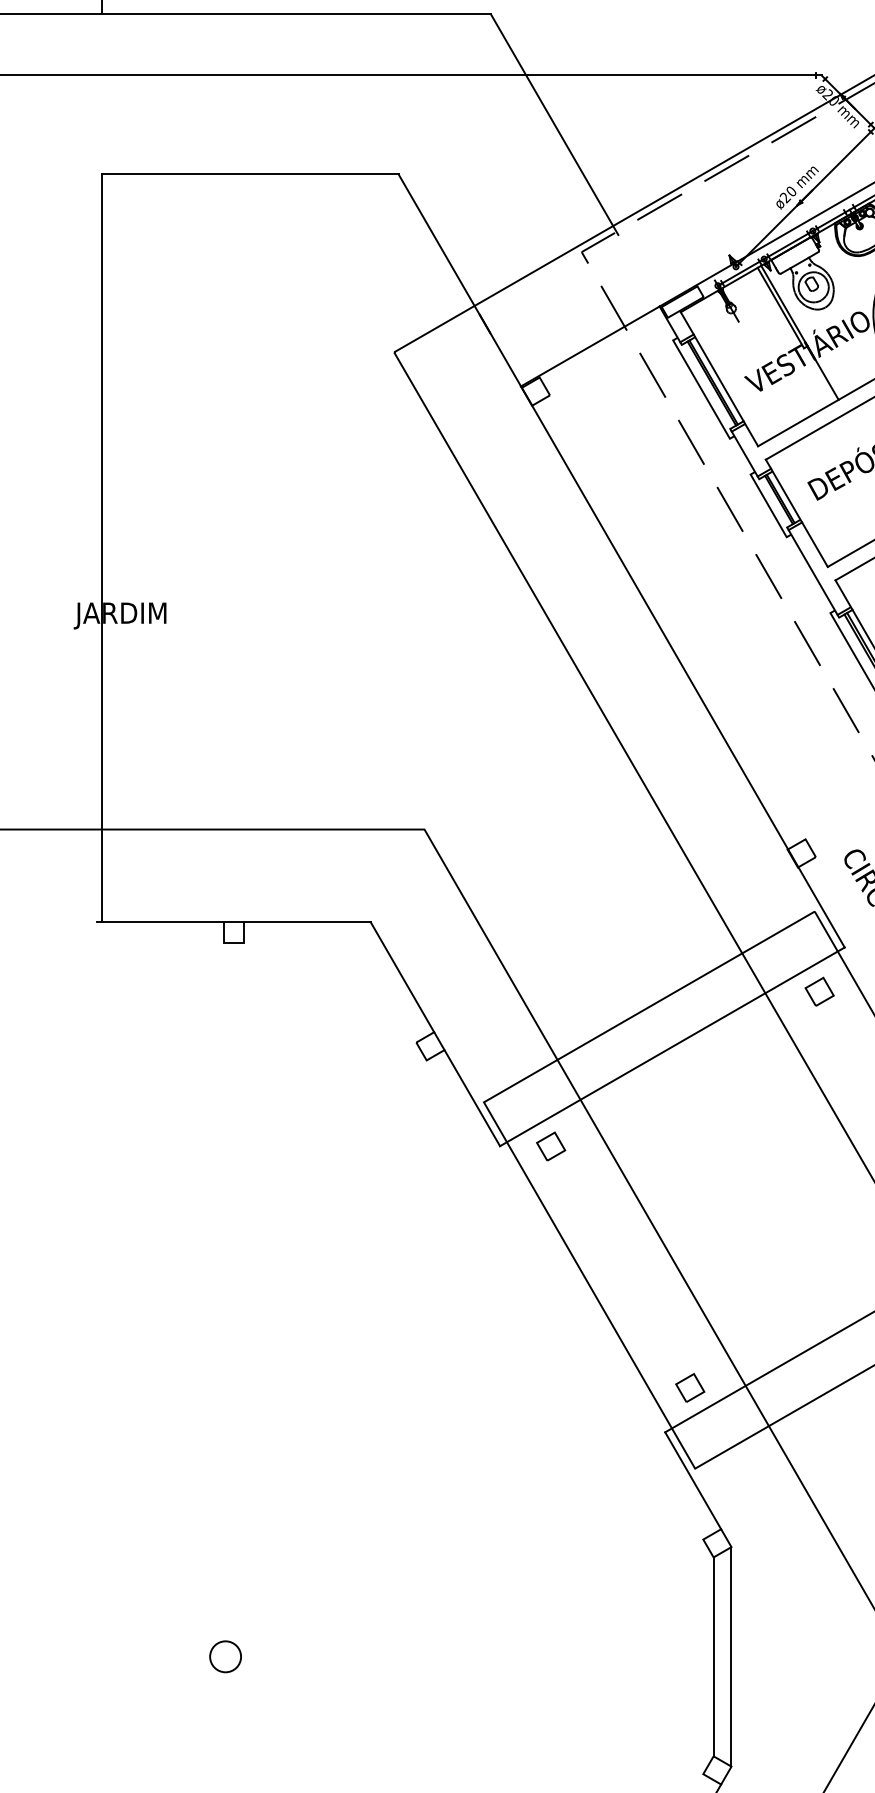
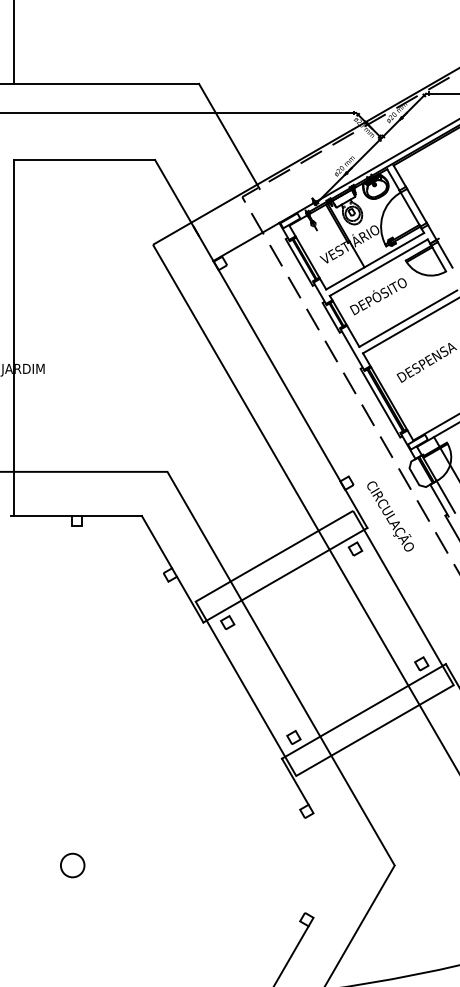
circle: (224, 1656) -> (72, 865), size x1.6
line: (714, 1656) -> (305, 865), removed
line: (731, 1656) -> (313, 865), removed

